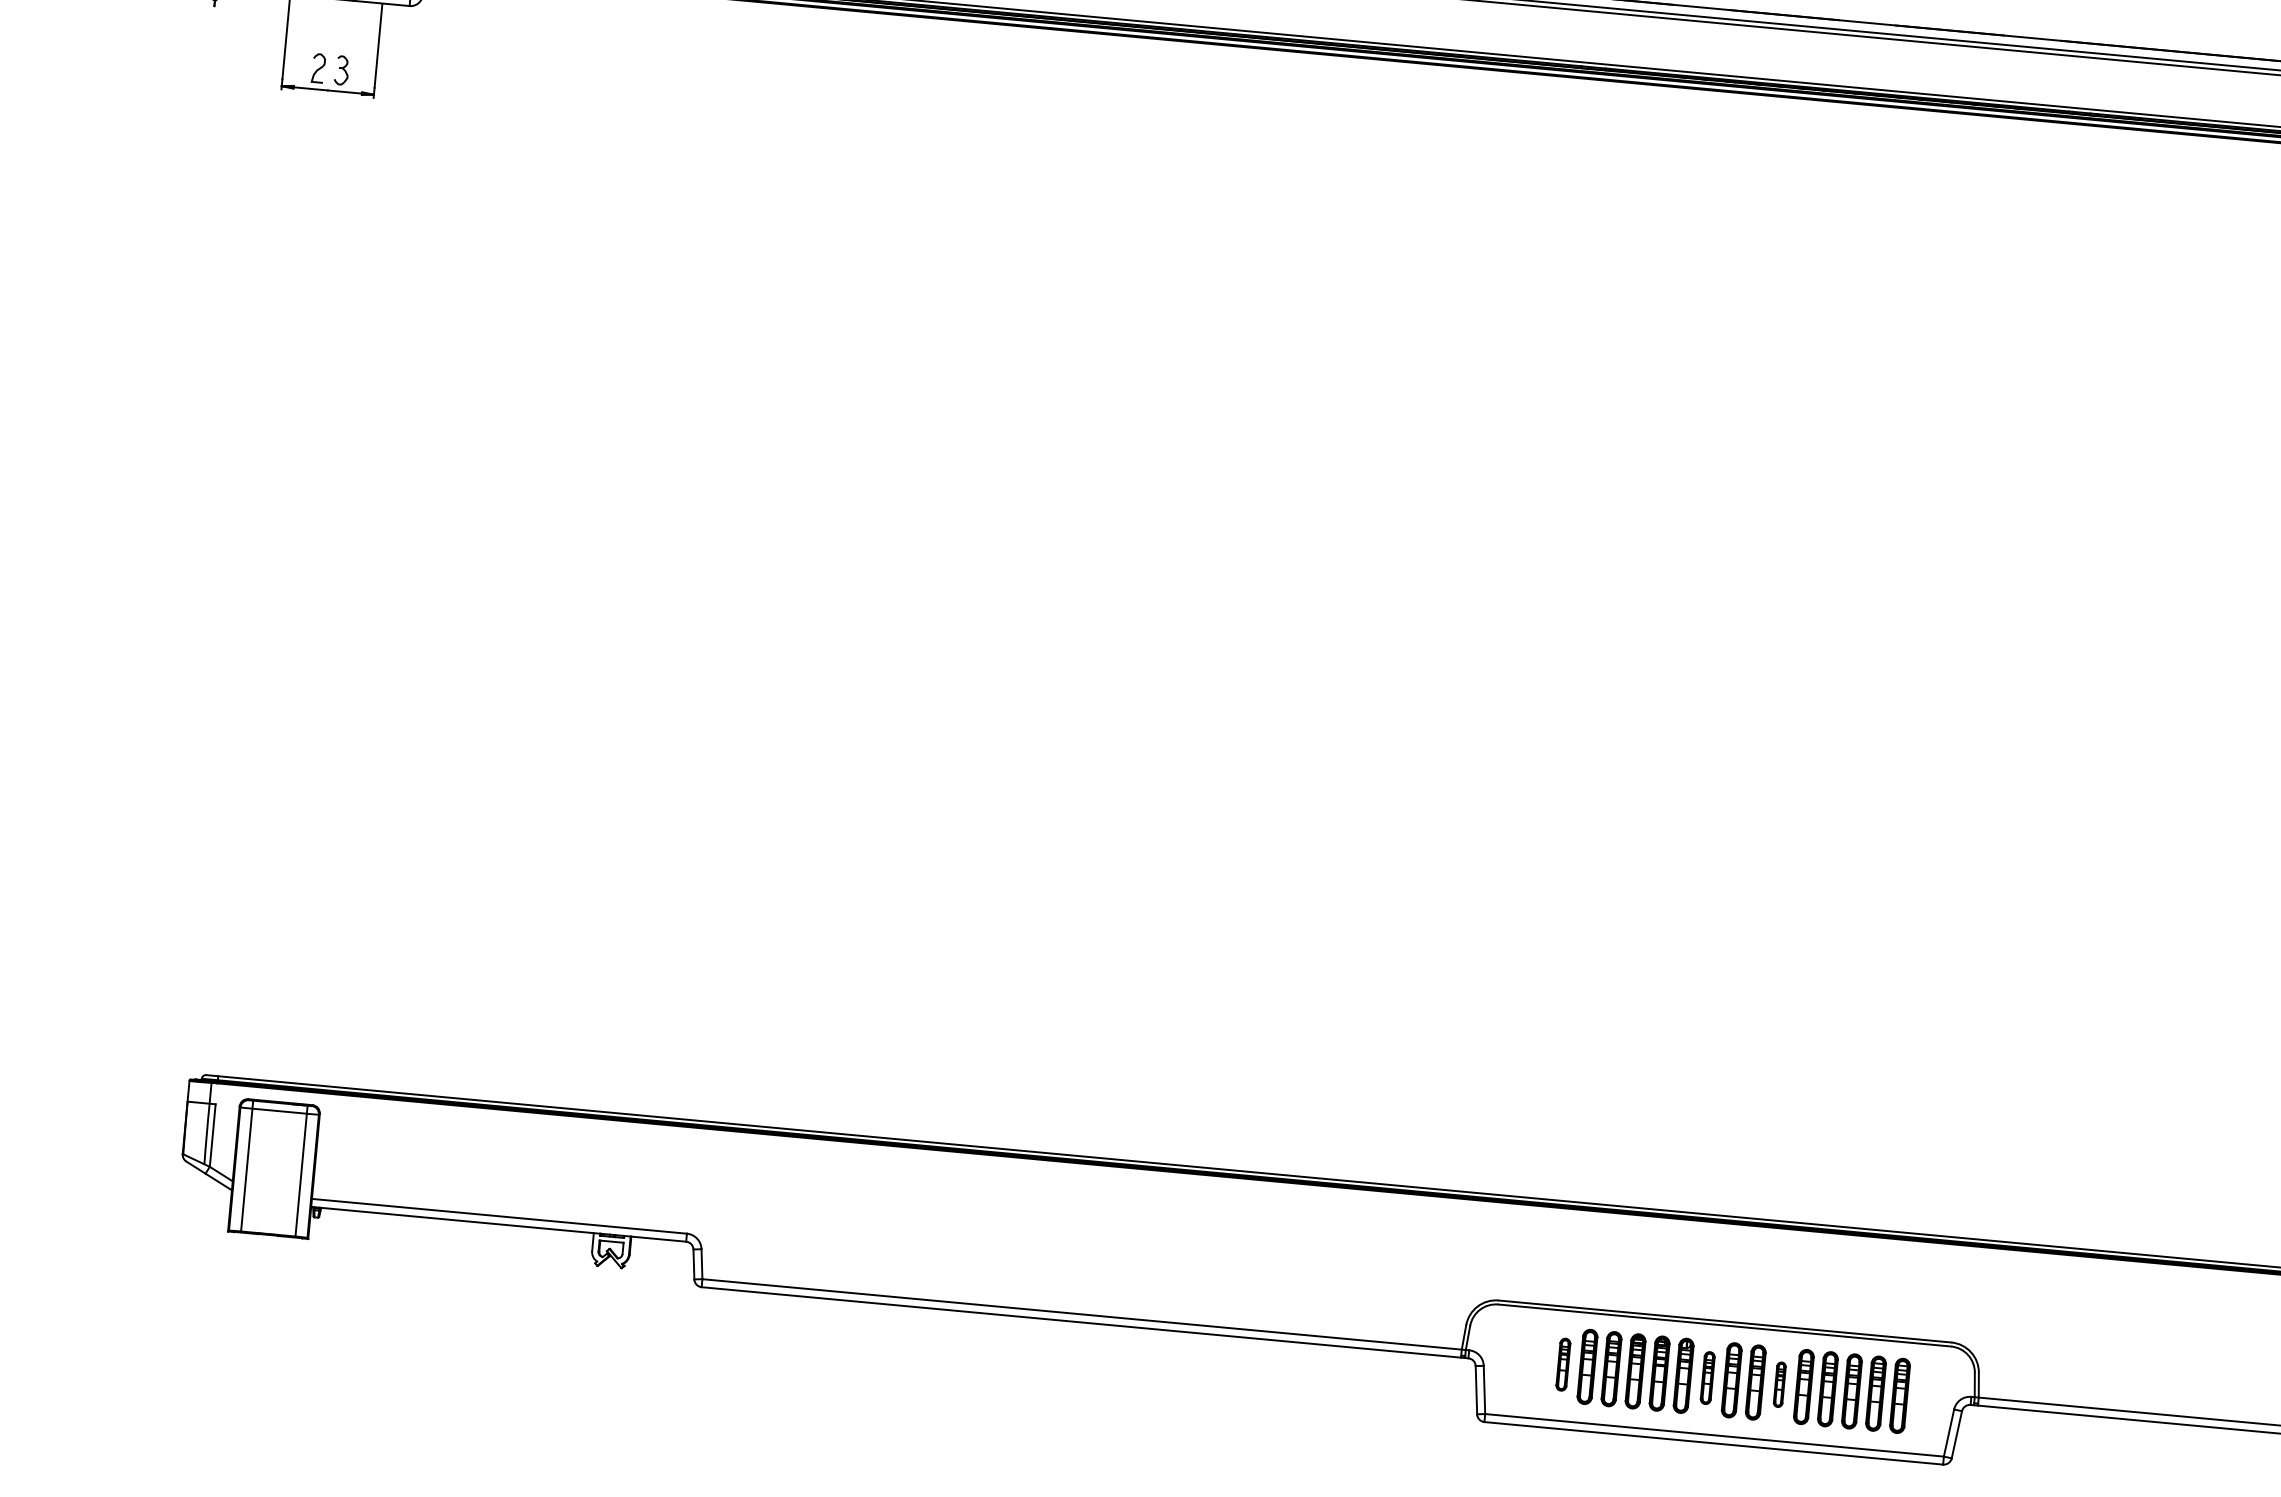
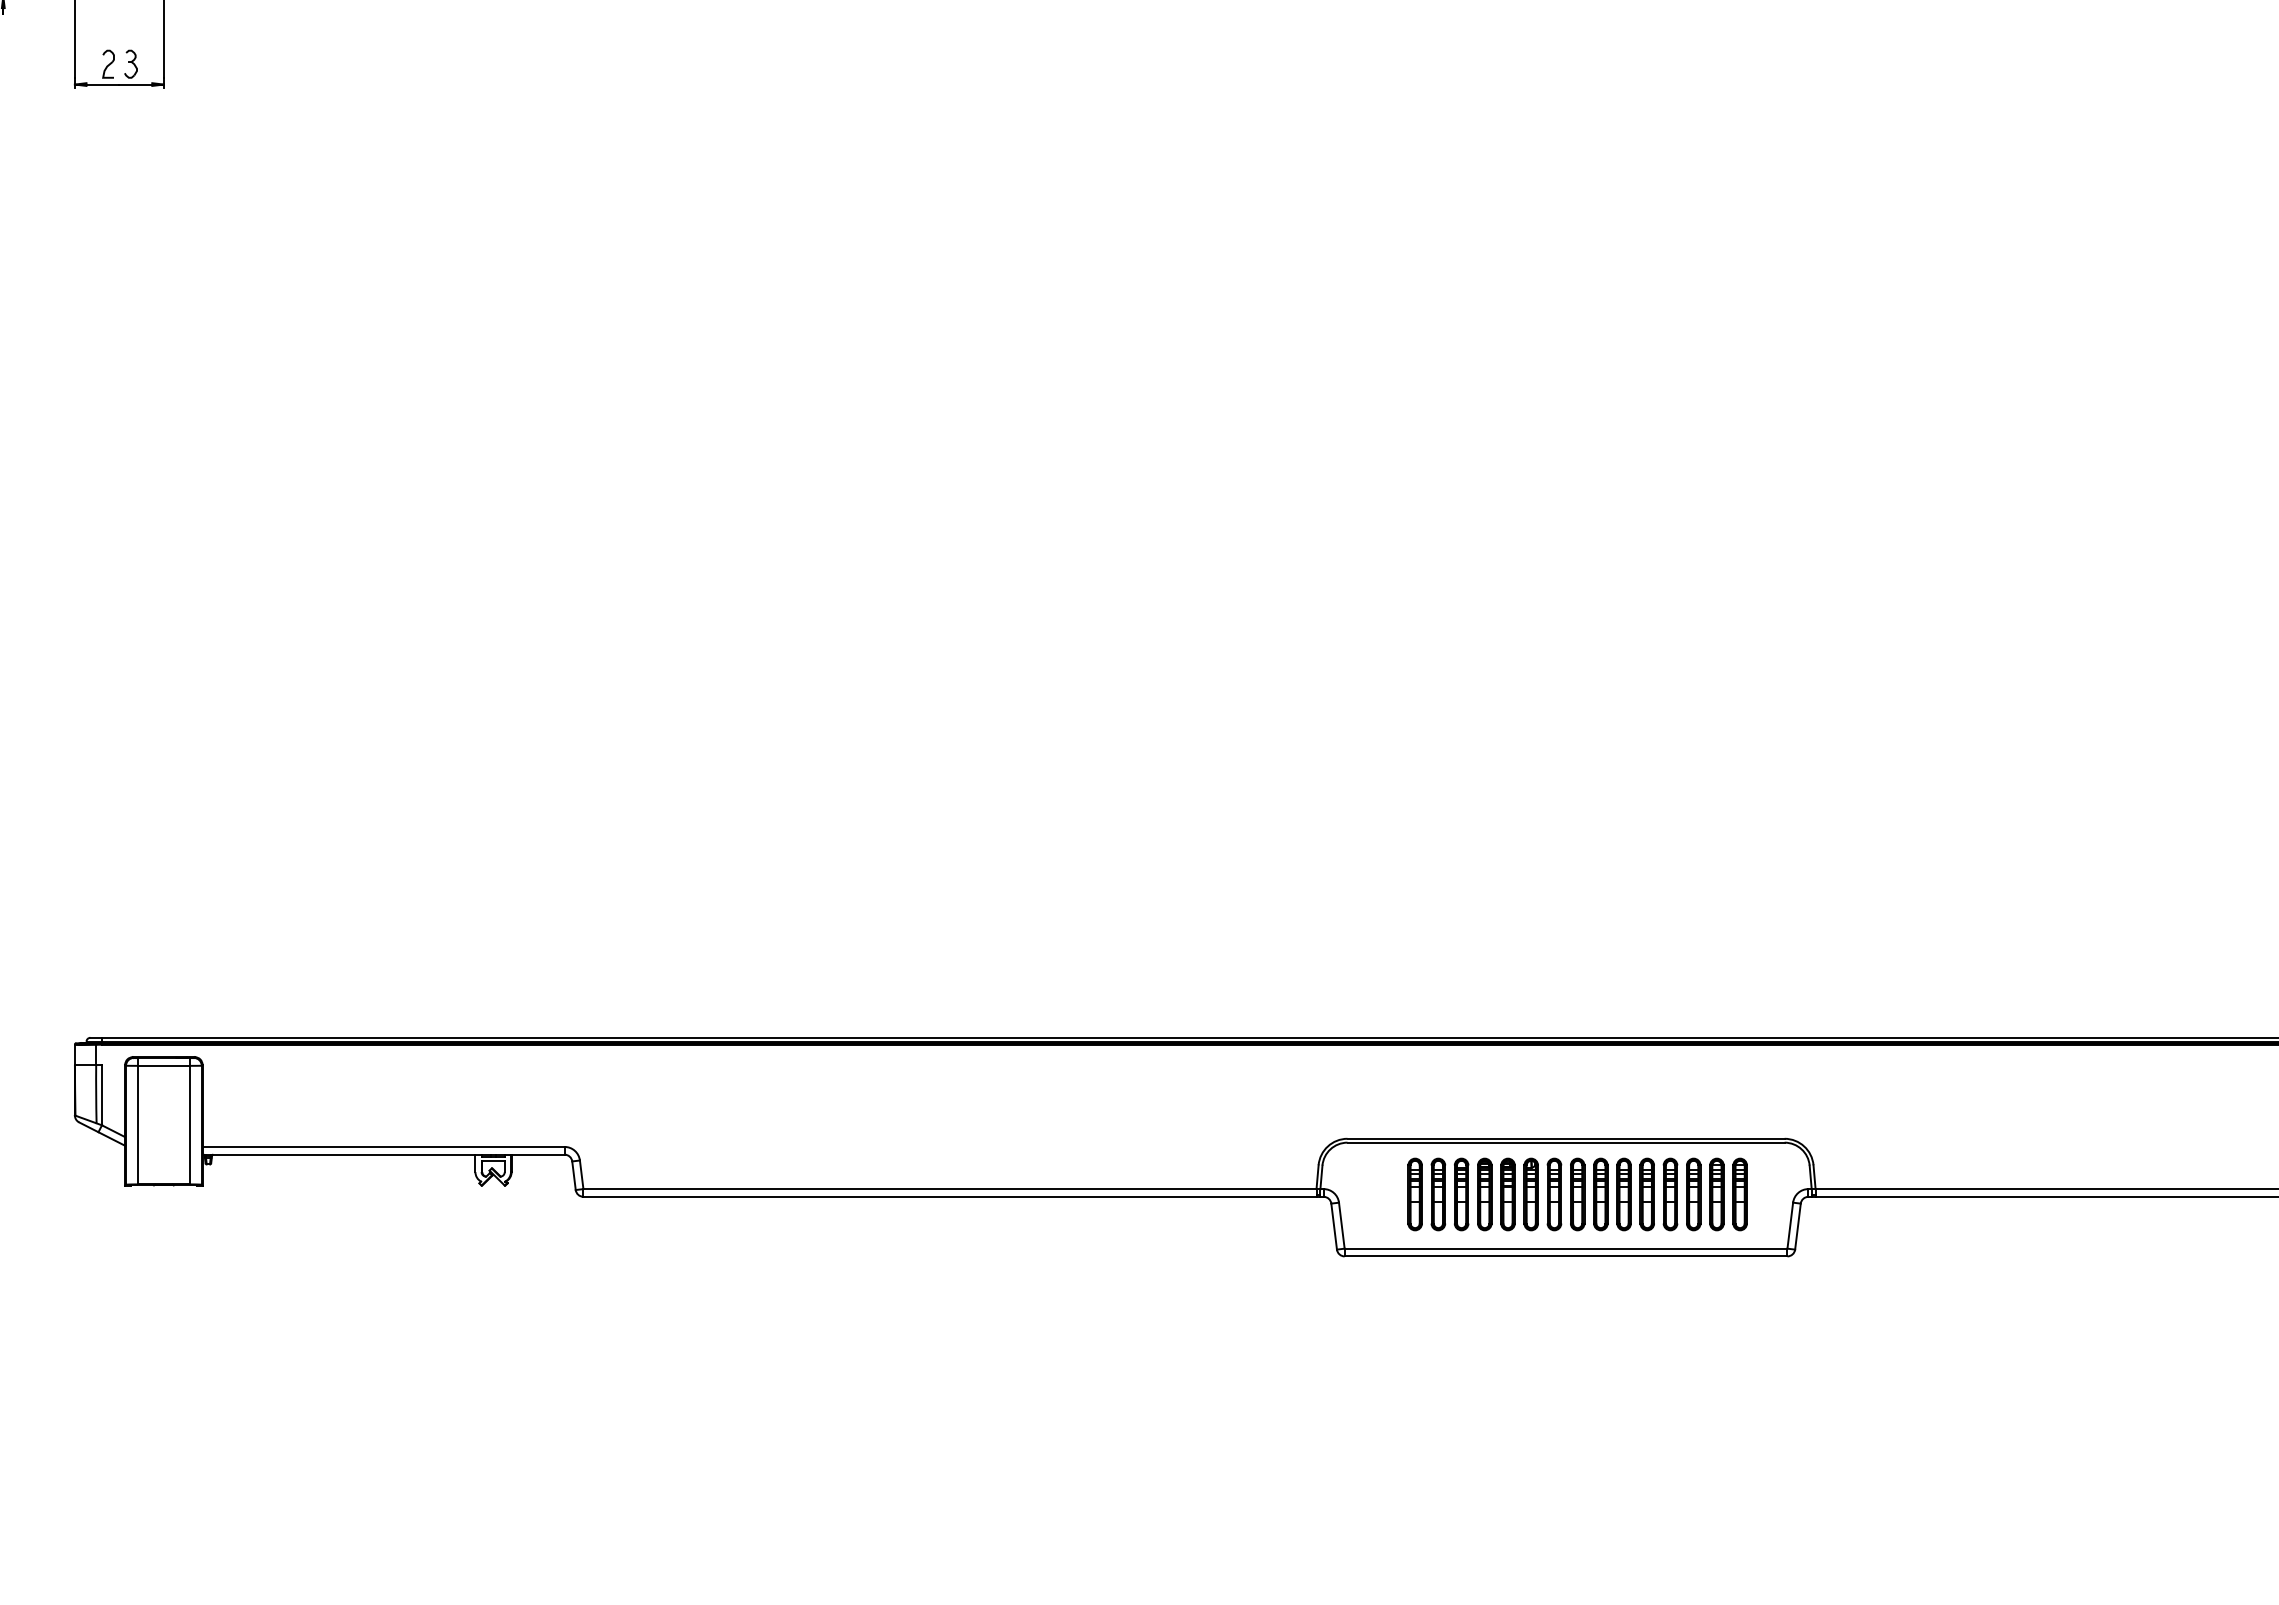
part: (1562, 1364) -> (1414, 1194), size x1.43
part: (1707, 1378) -> (1554, 1194), size x1.43
part: (1779, 1384) -> (1623, 1194), size x1.67

